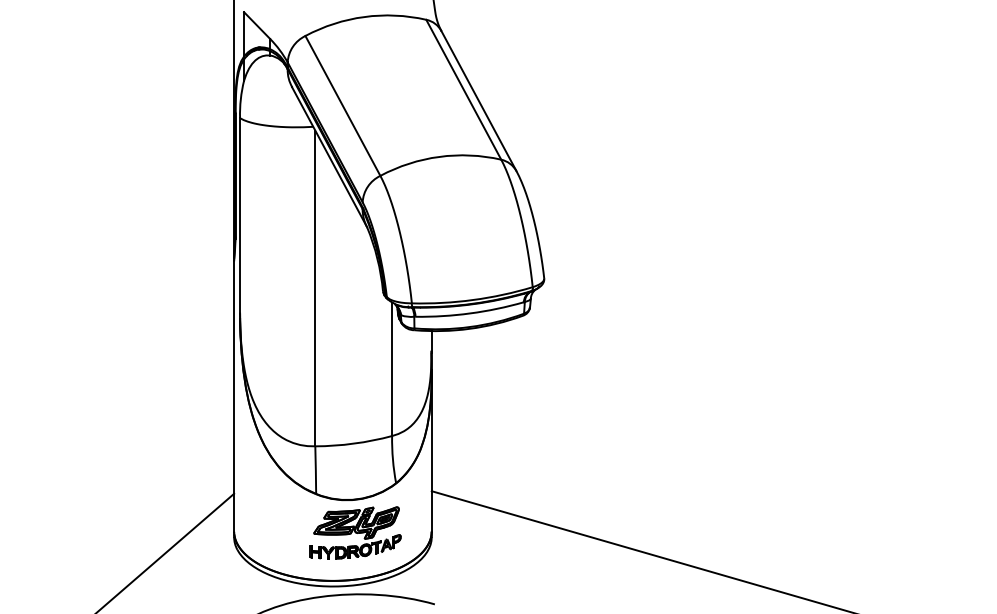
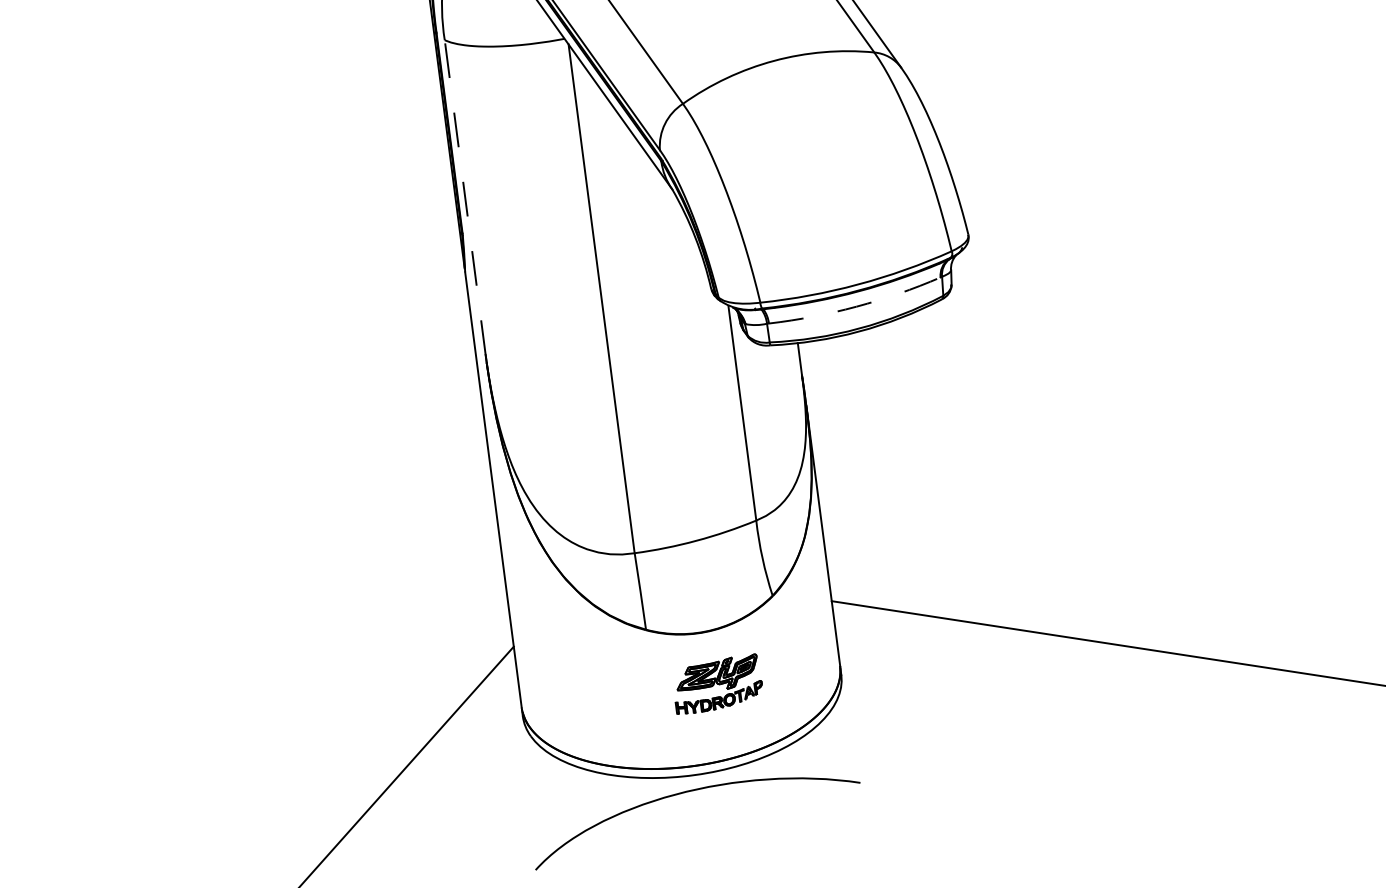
line: (240, 215) -> (465, 196), solid -> dashed
arc: (470, 313) -> (856, 306), solid -> dashed
part: (355, 532) -> (717, 683), size x0.6

